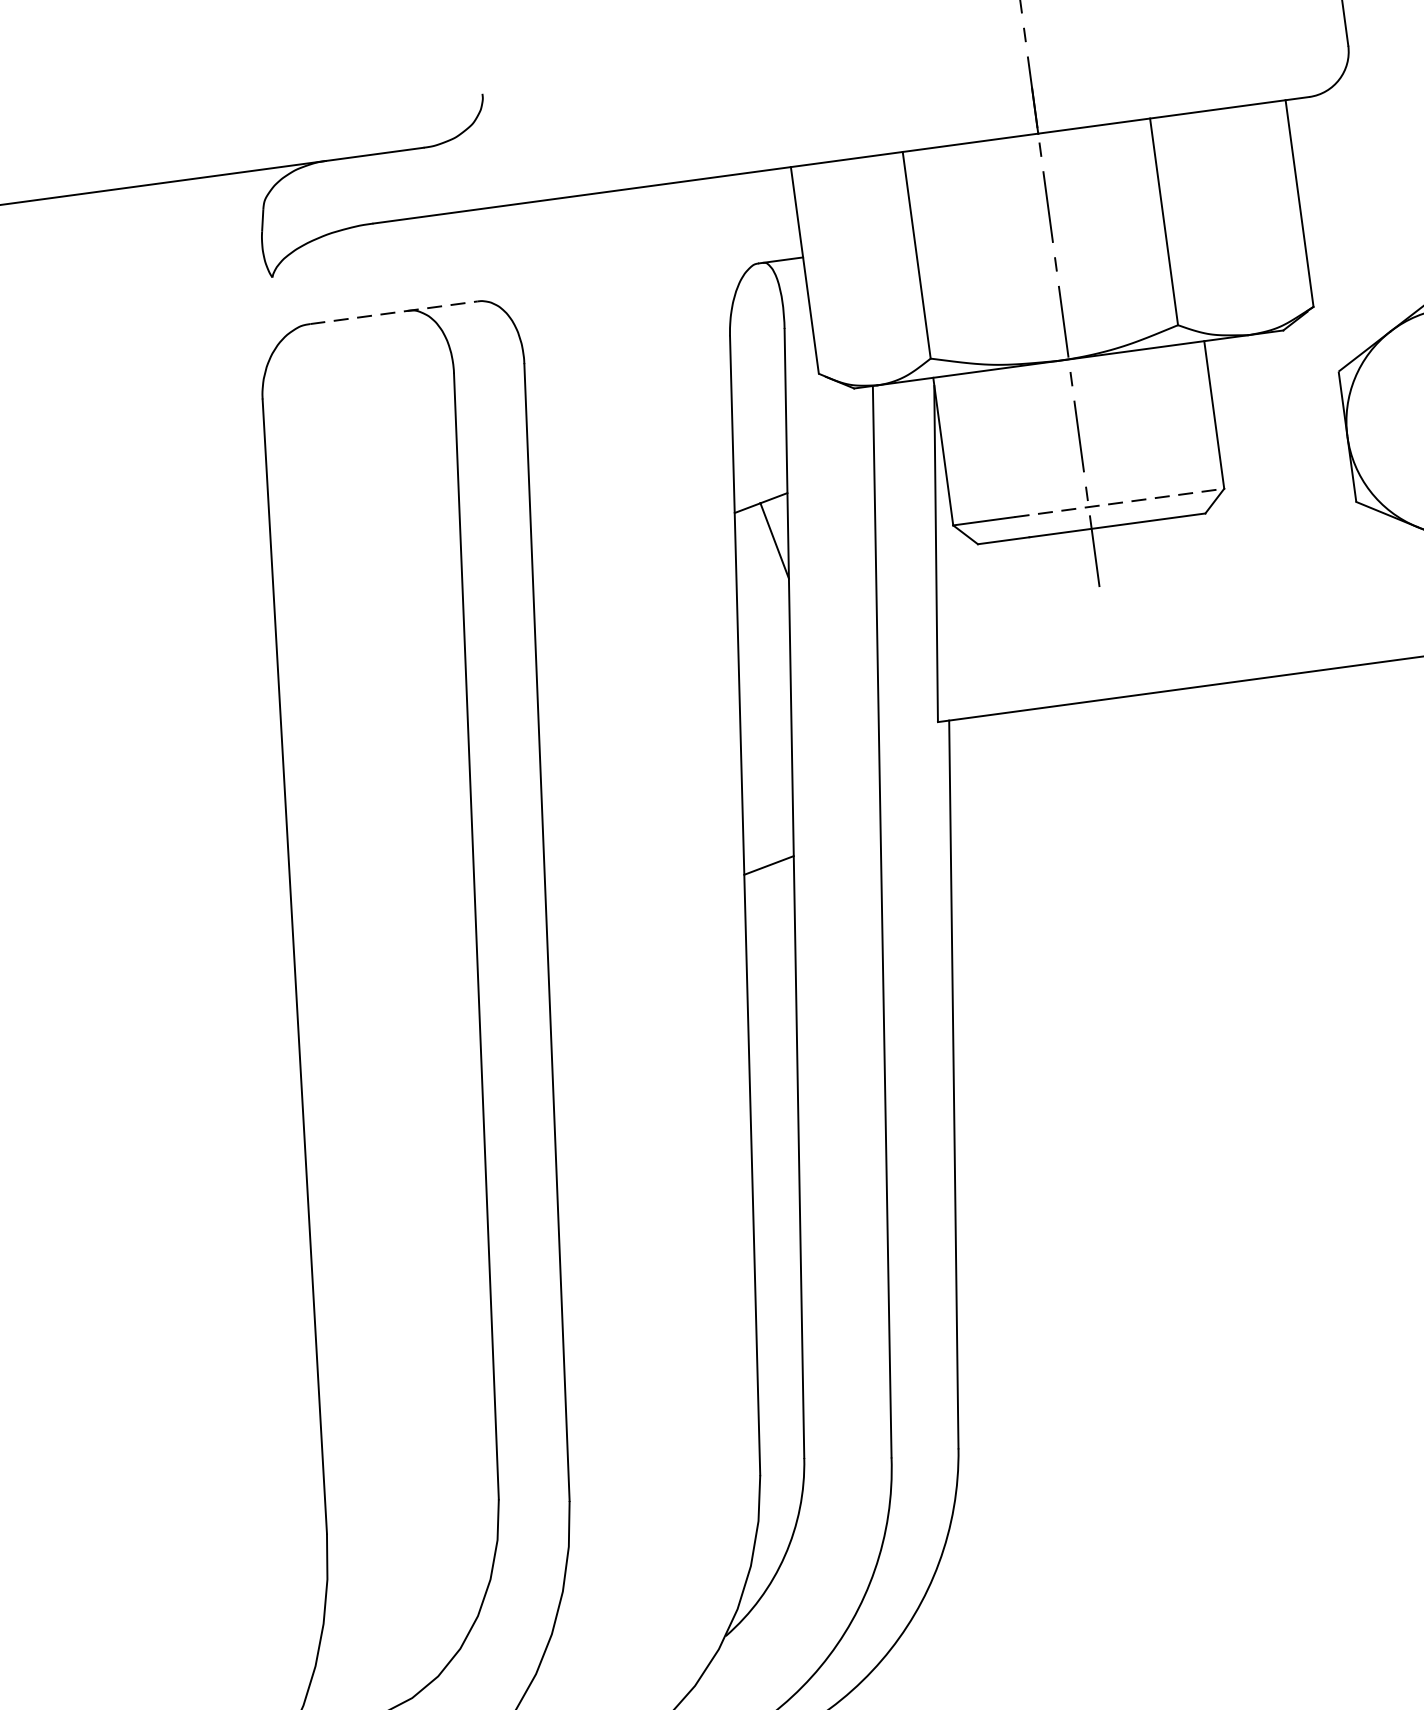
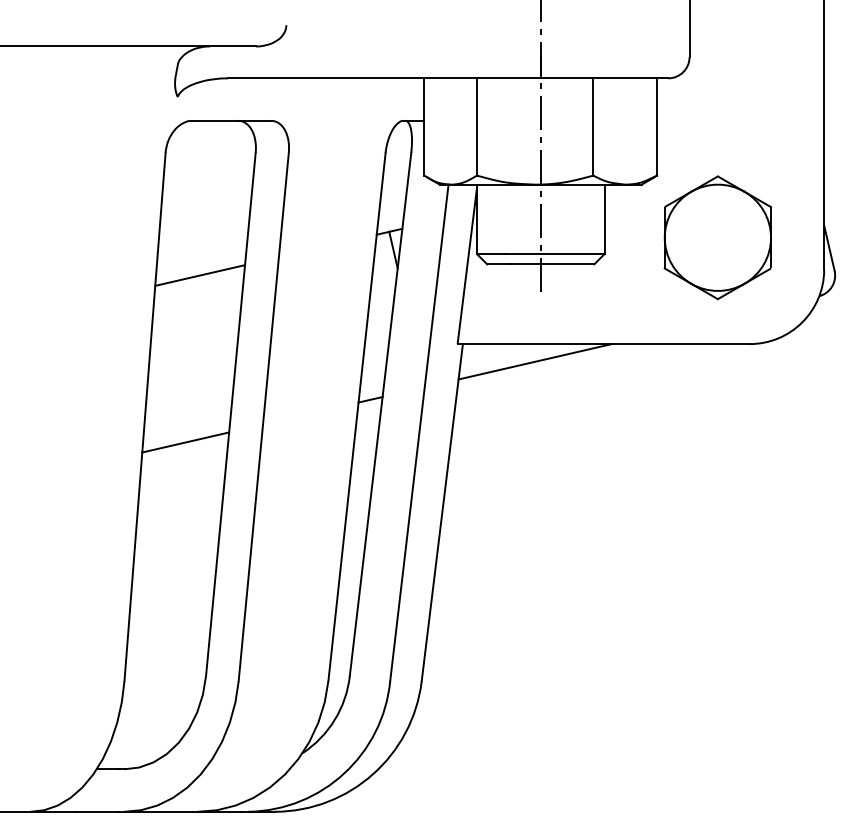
line: (395, 311) -> (232, 120), dashed -> solid
line: (1120, 503) -> (555, 254), dashed -> solid
line: (371, 650) -> (200, 275), added
line: (1106, 737) -> (534, 361), added
line: (388, 1009) -> (185, 442), added

